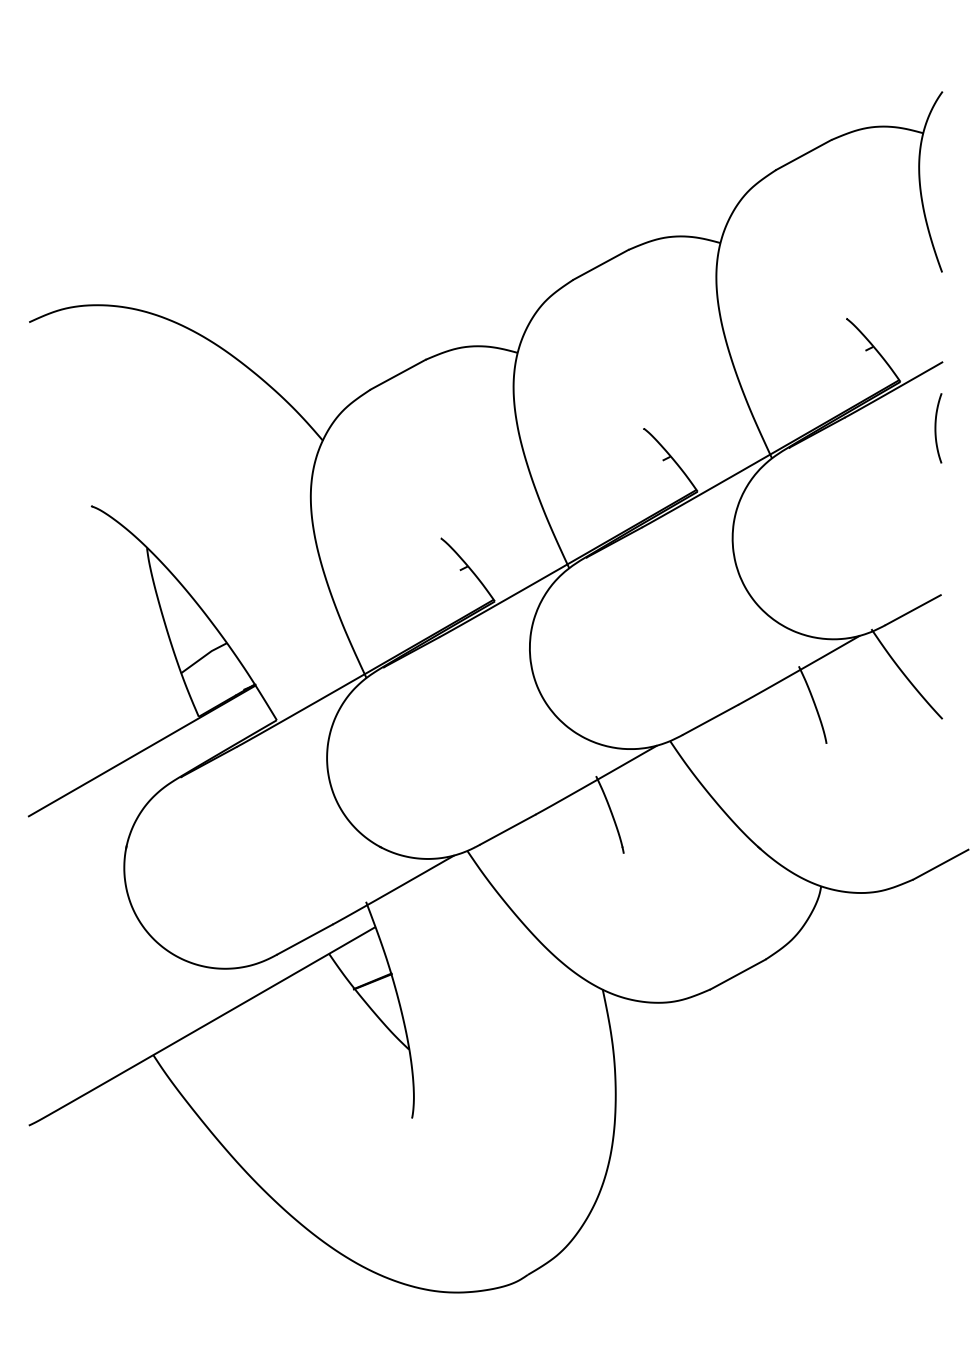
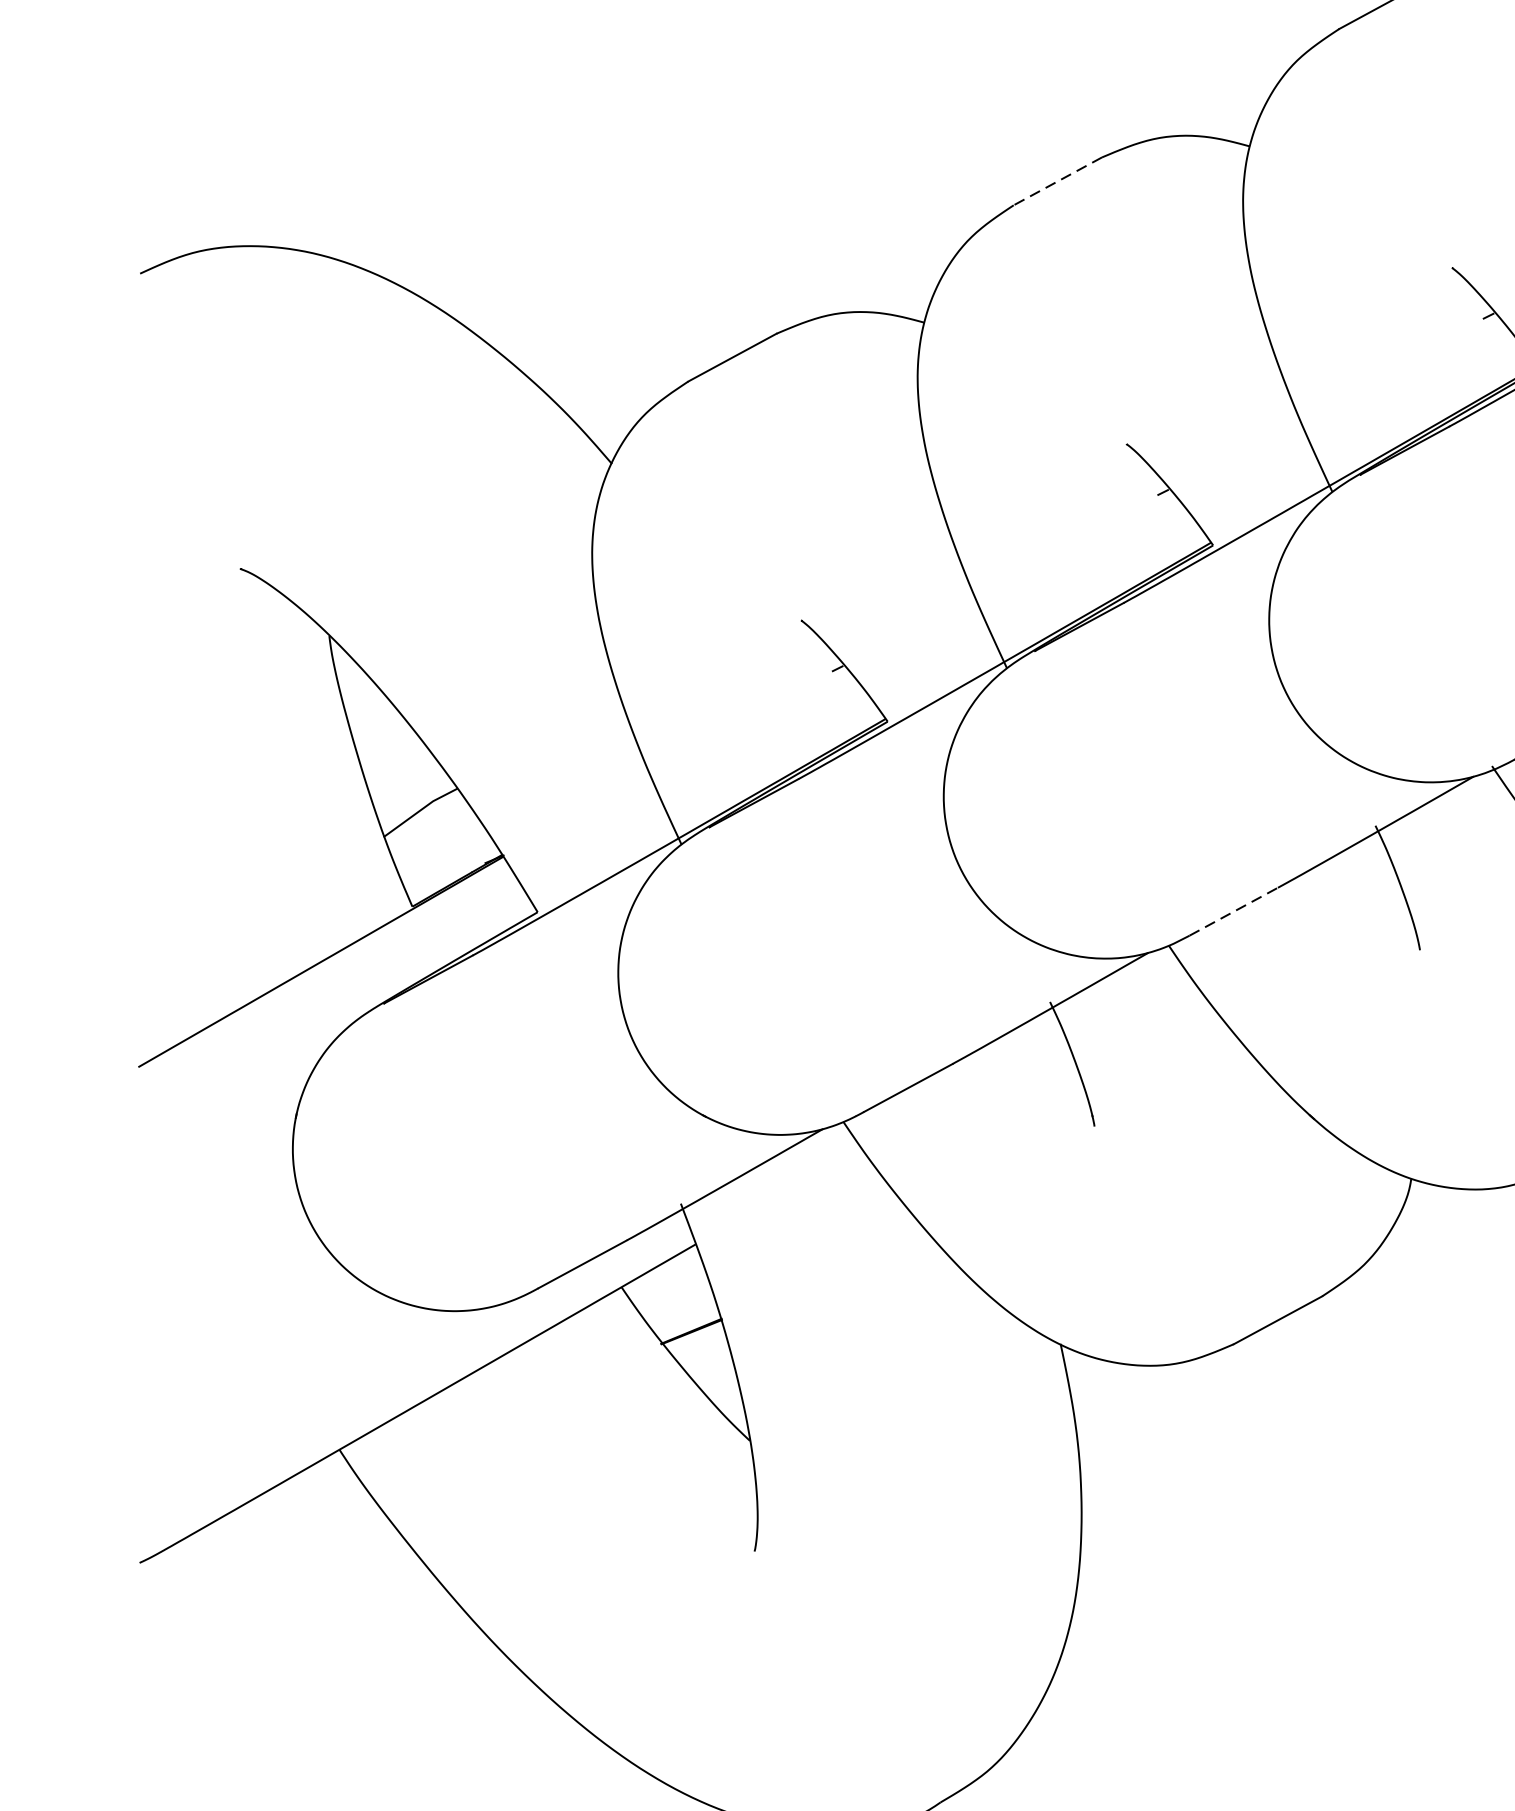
line: (600, 265) -> (1057, 182), solid -> dashed
line: (710, 719) -> (1233, 911), solid -> dashed

